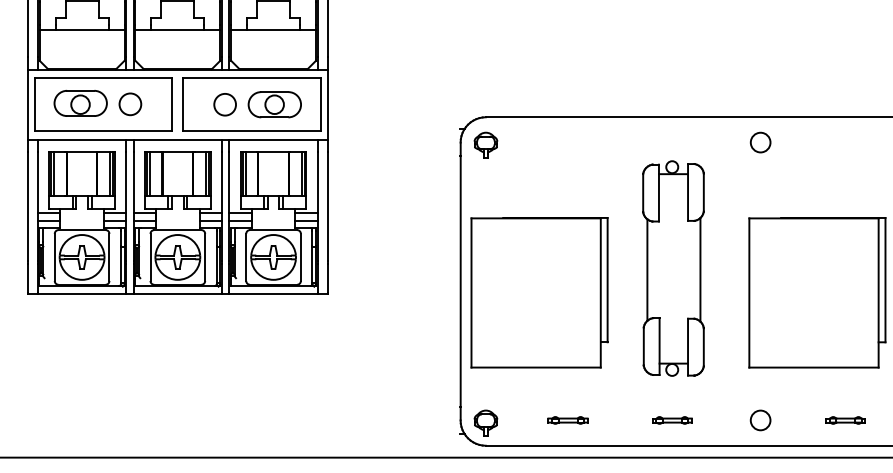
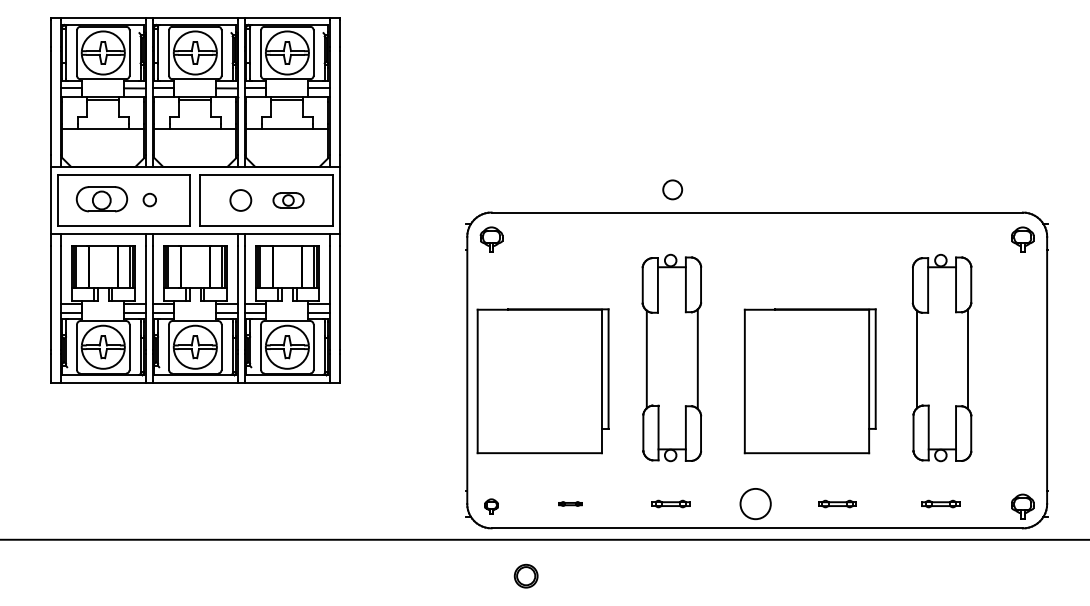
circle: (130, 103) -> (149, 199), size x0.6
part: (274, 104) -> (288, 200), size x0.6
circle: (760, 142) -> (672, 189), moved
part: (568, 419) -> (570, 503), size x0.6
circle: (760, 419) -> (755, 503), size x1.6
part: (485, 423) -> (491, 506), size x0.6

